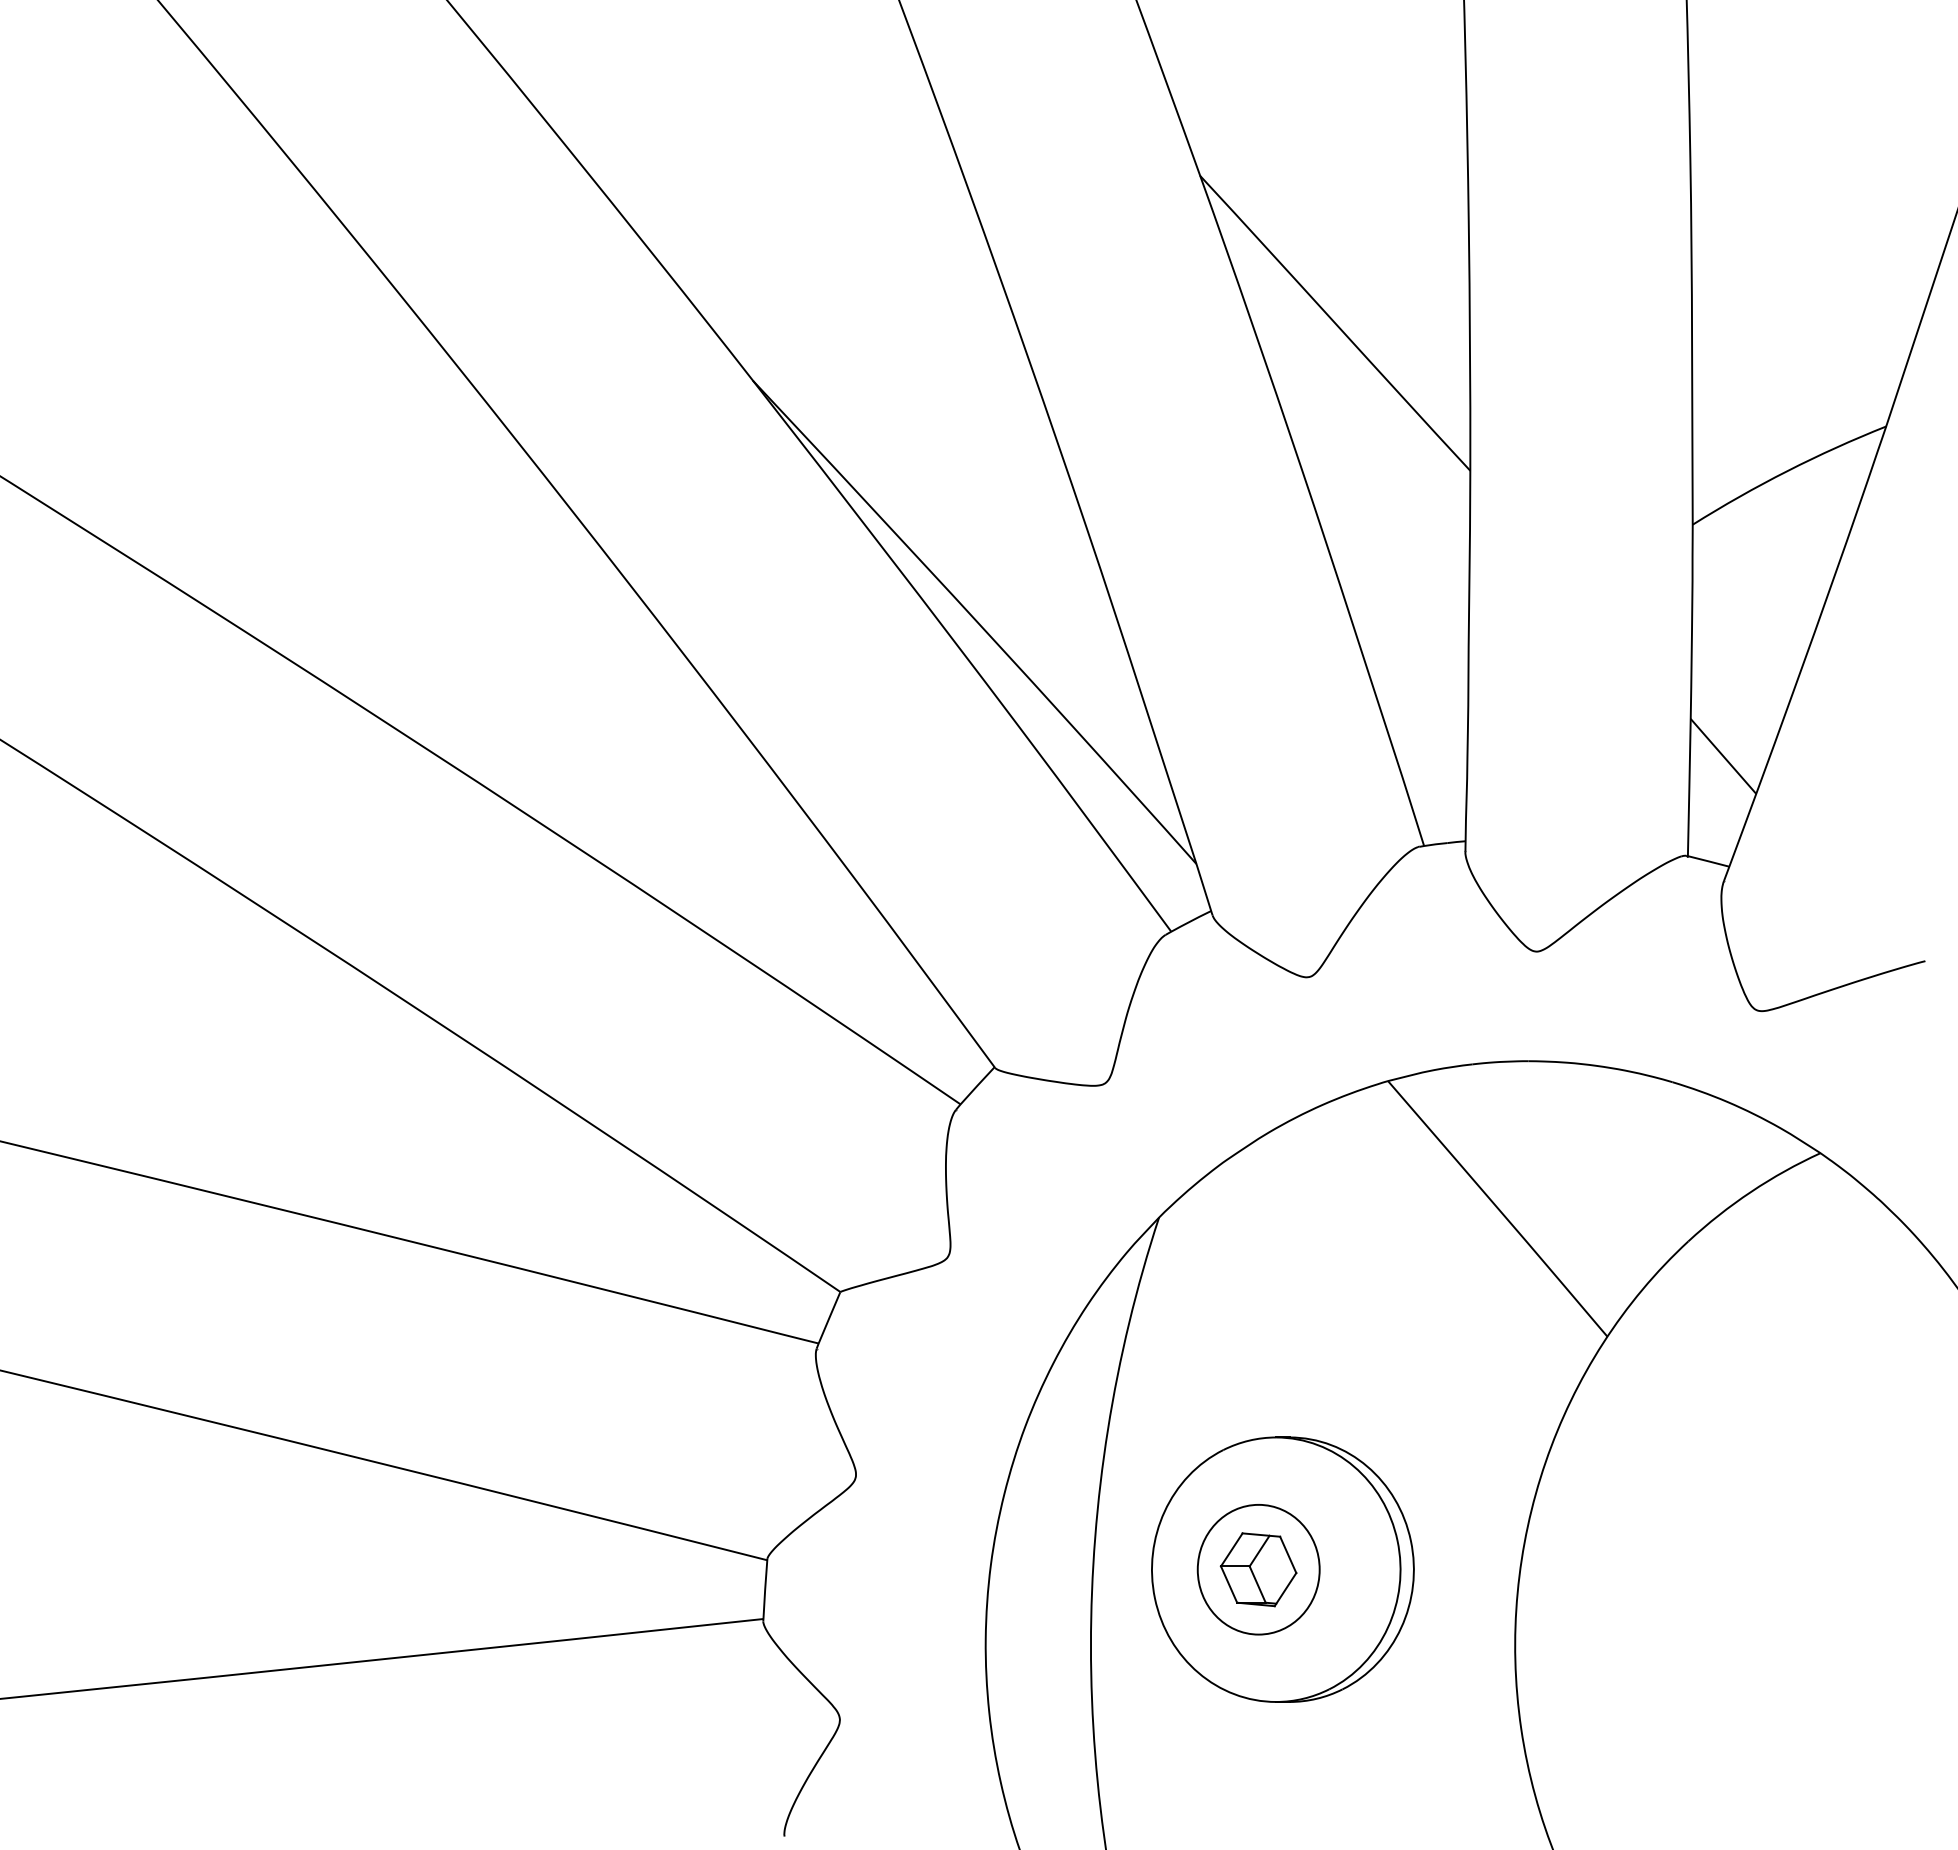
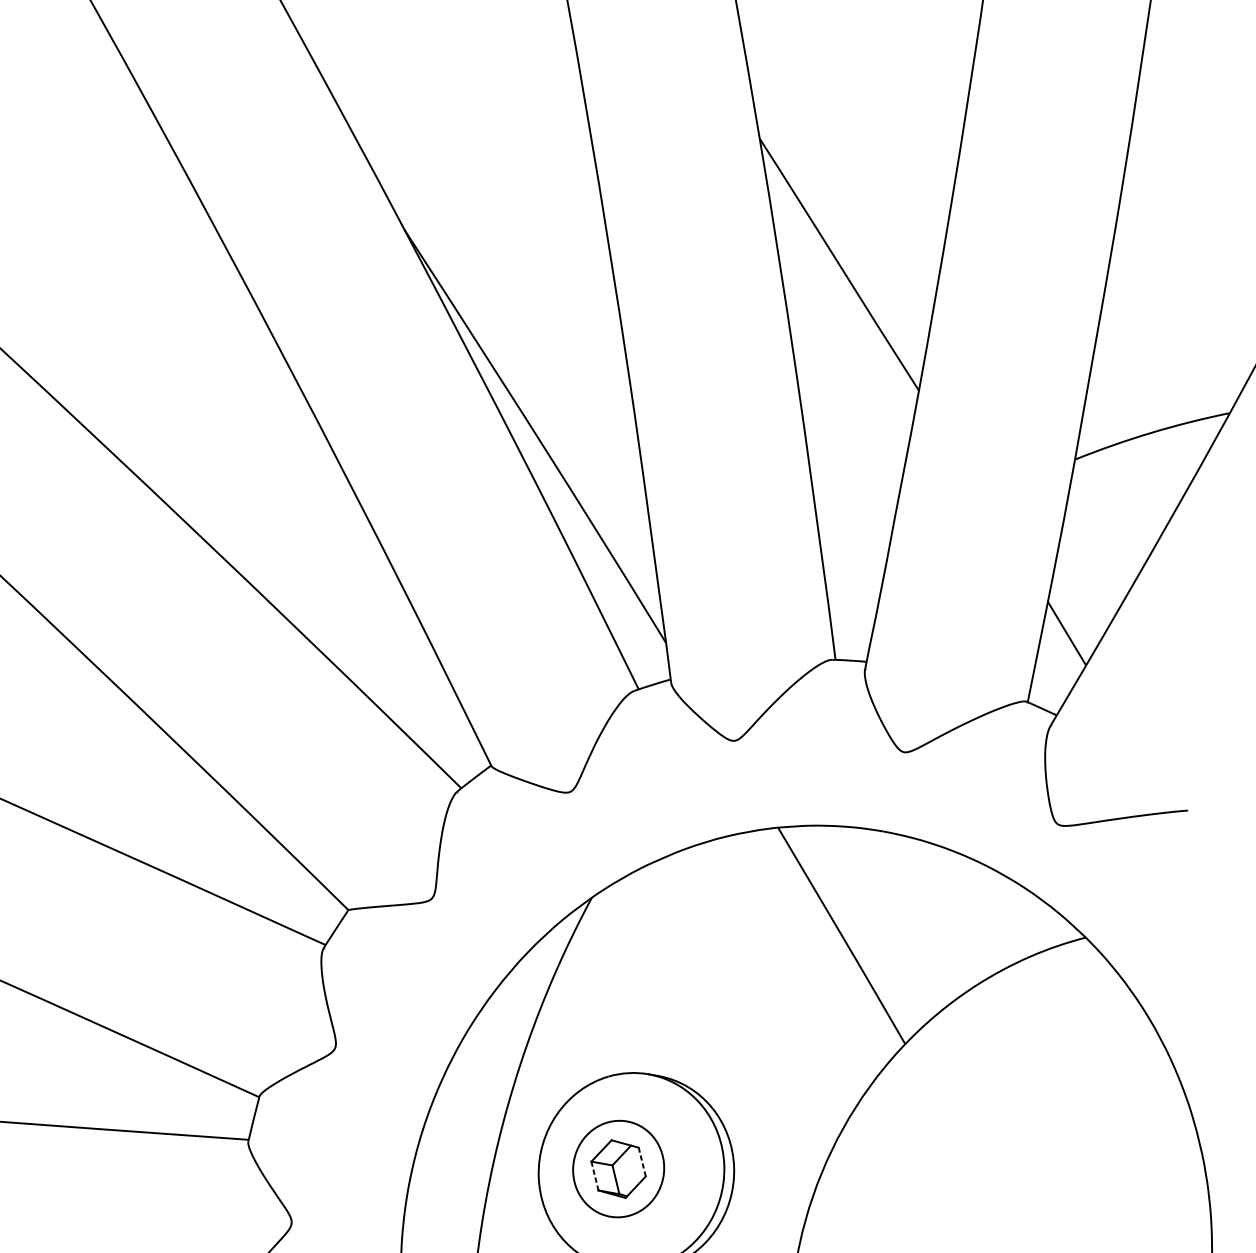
line: (1288, 1554) -> (642, 1161), solid -> dashed
line: (1229, 1584) -> (595, 1176), solid -> dashed

